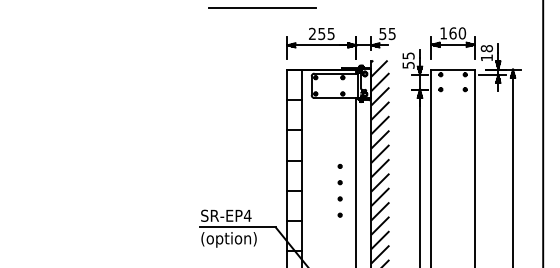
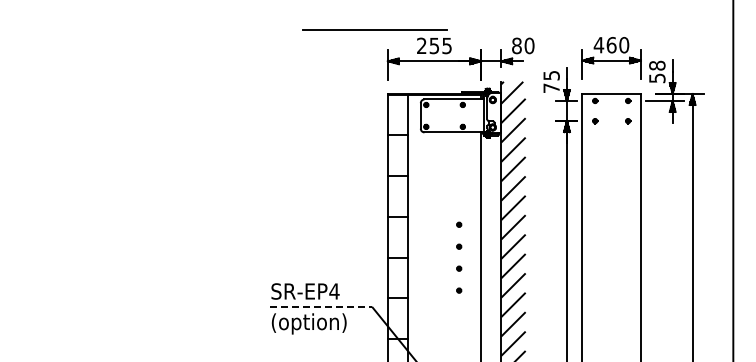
line: (261, 7) -> (374, 29), moved
text: (387, 33) -> (523, 45), 55 -> 80
text: (443, 33) -> (598, 45), 160 -> 460
text: (487, 58) -> (657, 78), 18 -> 58
text: (408, 64) -> (551, 87), 55 -> 75
line: (238, 226) -> (321, 306), solid -> dashed

